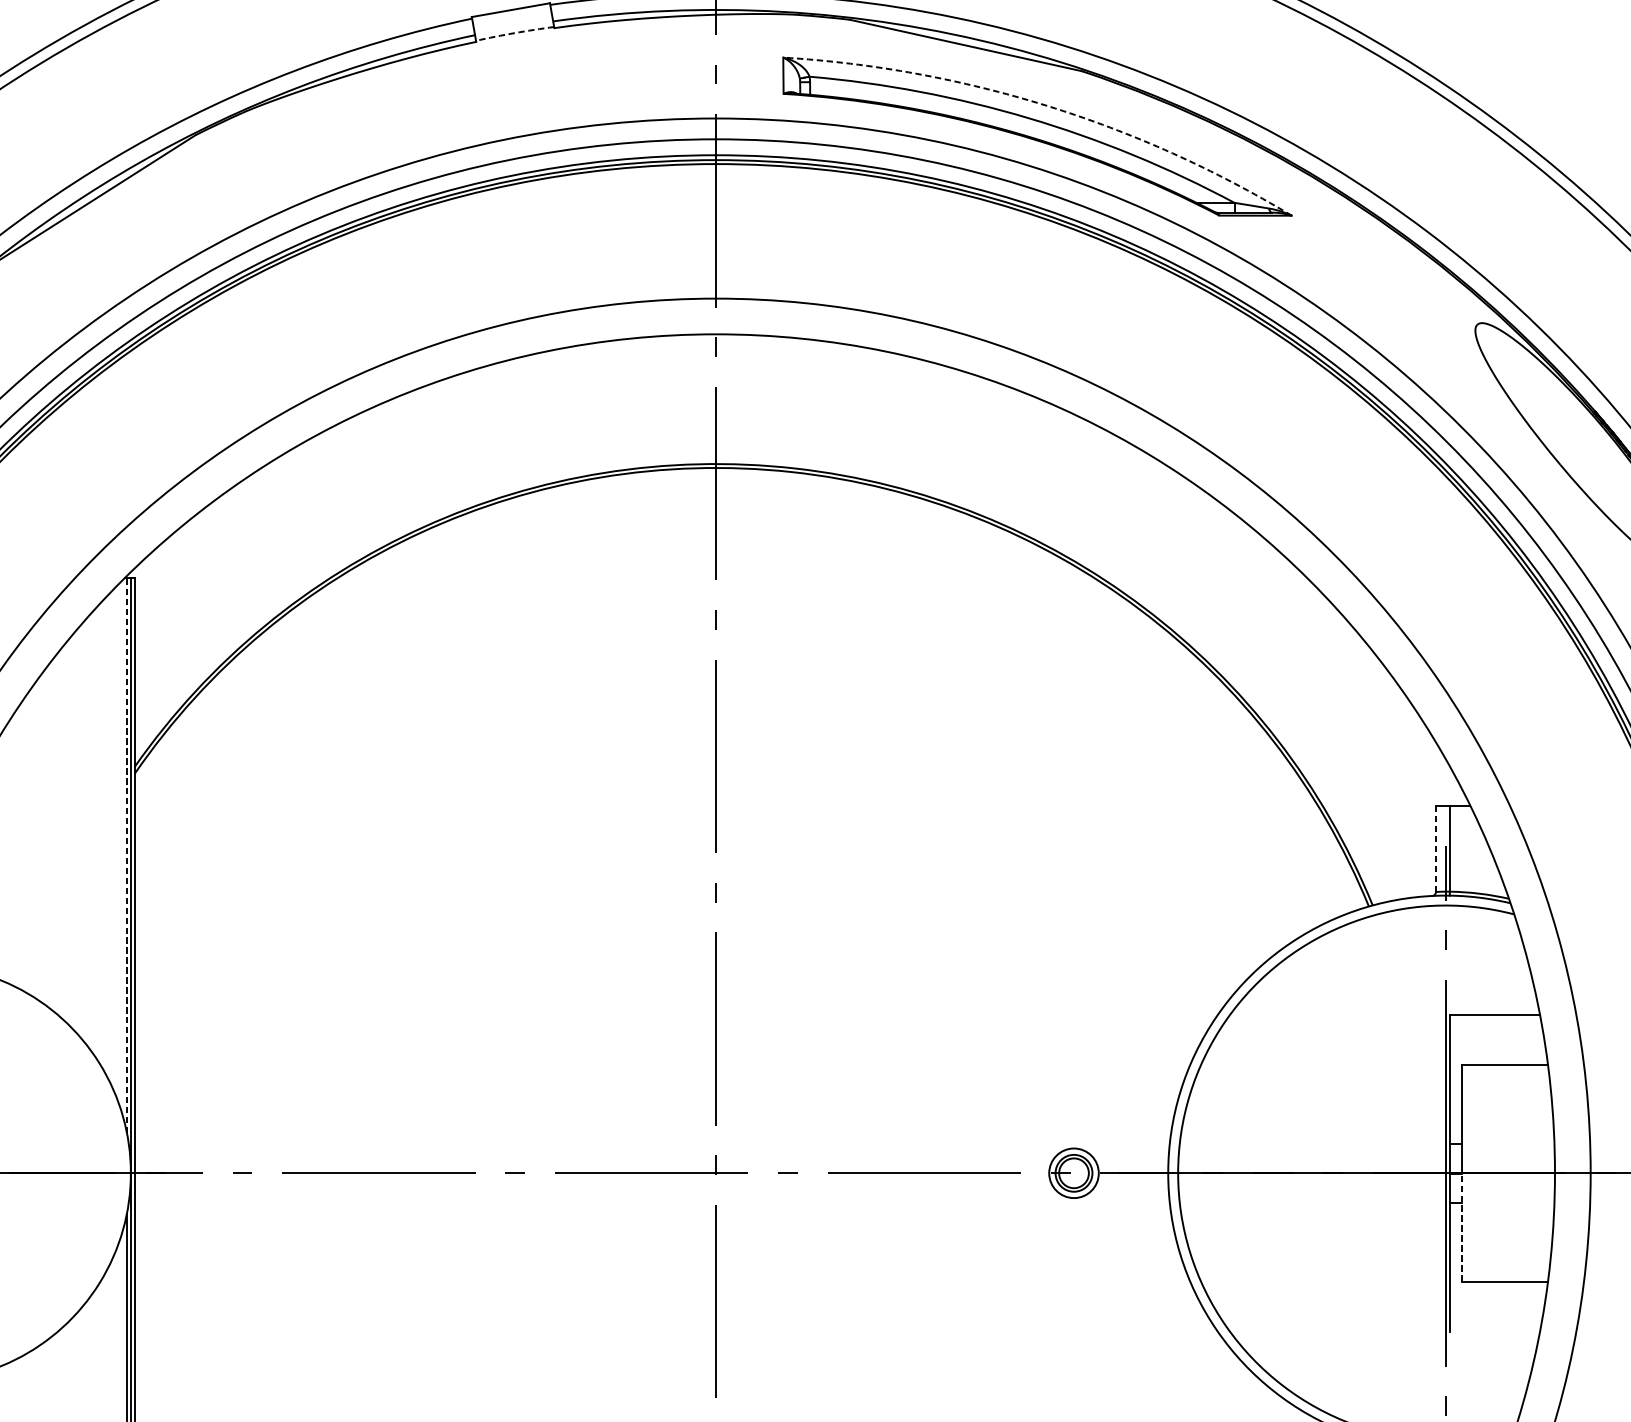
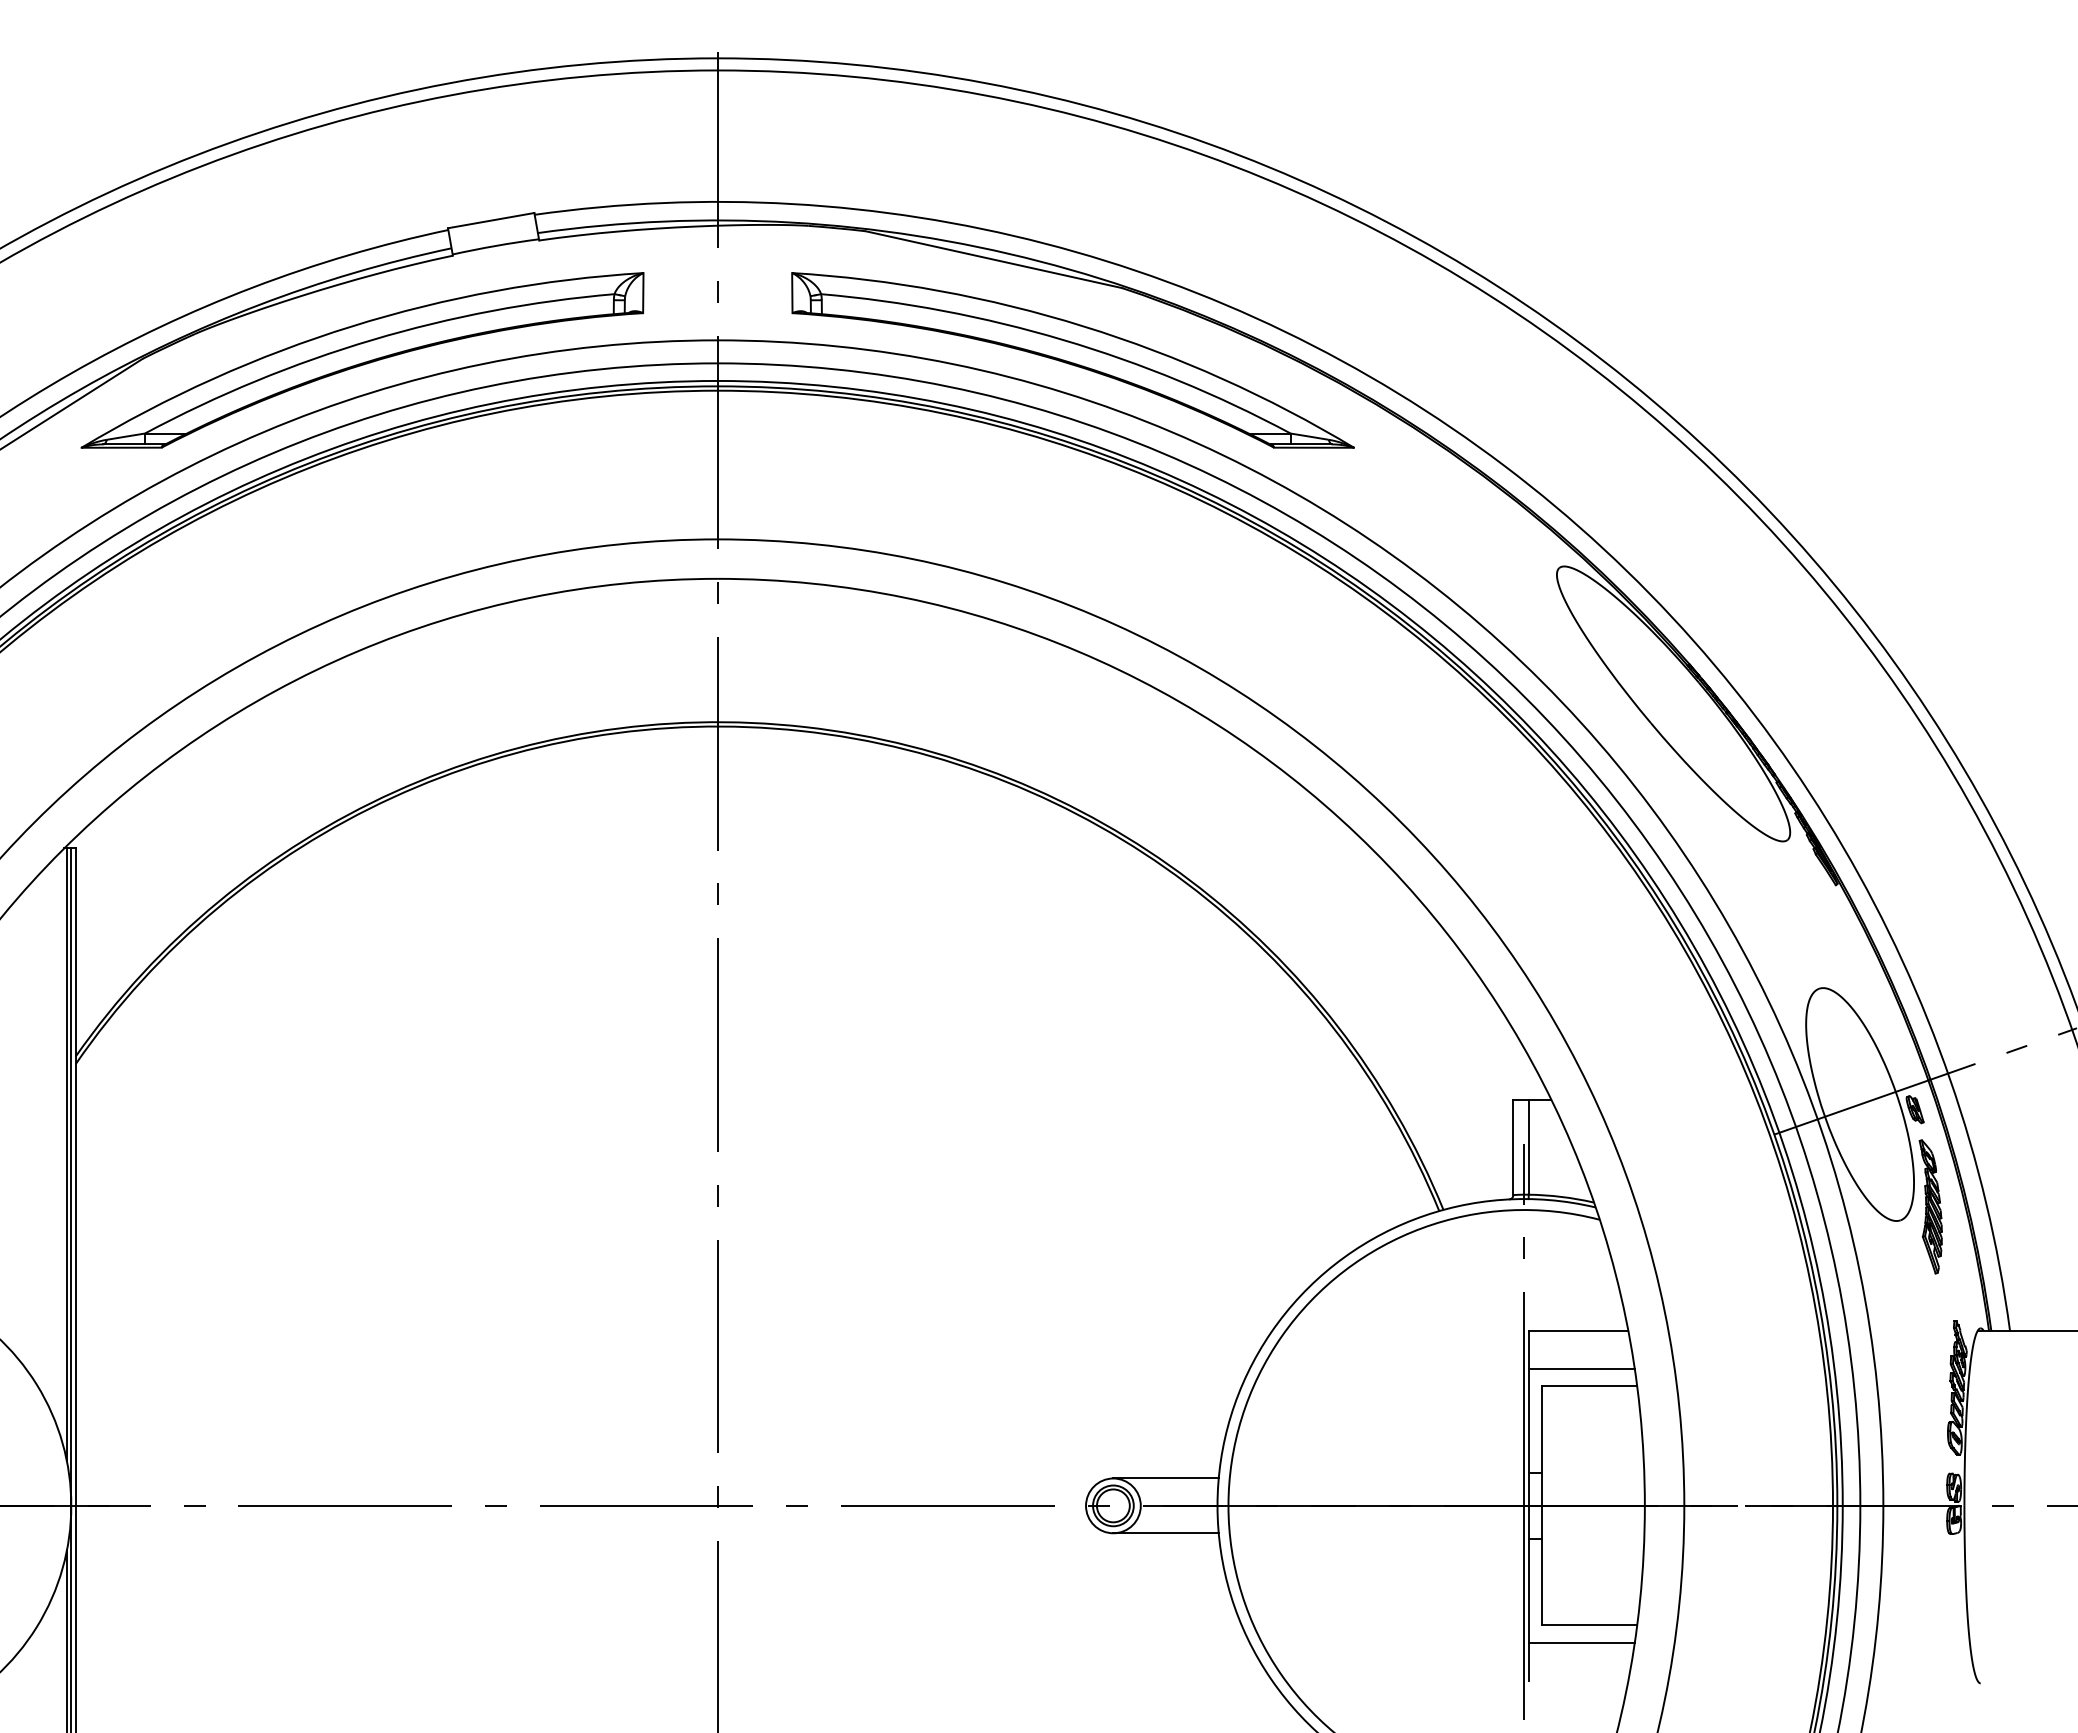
arc: (514, 32) -> (495, 245), dashed -> solid
arc: (1046, 105) -> (1083, 326), dashed -> solid
part: (394, 136) -> (362, 360), added
line: (1436, 848) -> (1513, 1147), dashed -> solid
line: (126, 855) -> (66, 1154), dashed -> solid
line: (1497, 1049) -> (1581, 1369), added
line: (1121, 1148) -> (1165, 1478), added
line: (1121, 1198) -> (1165, 1533), added
line: (1461, 1227) -> (1541, 1565), dashed -> solid
line: (1497, 1296) -> (1581, 1642), added

